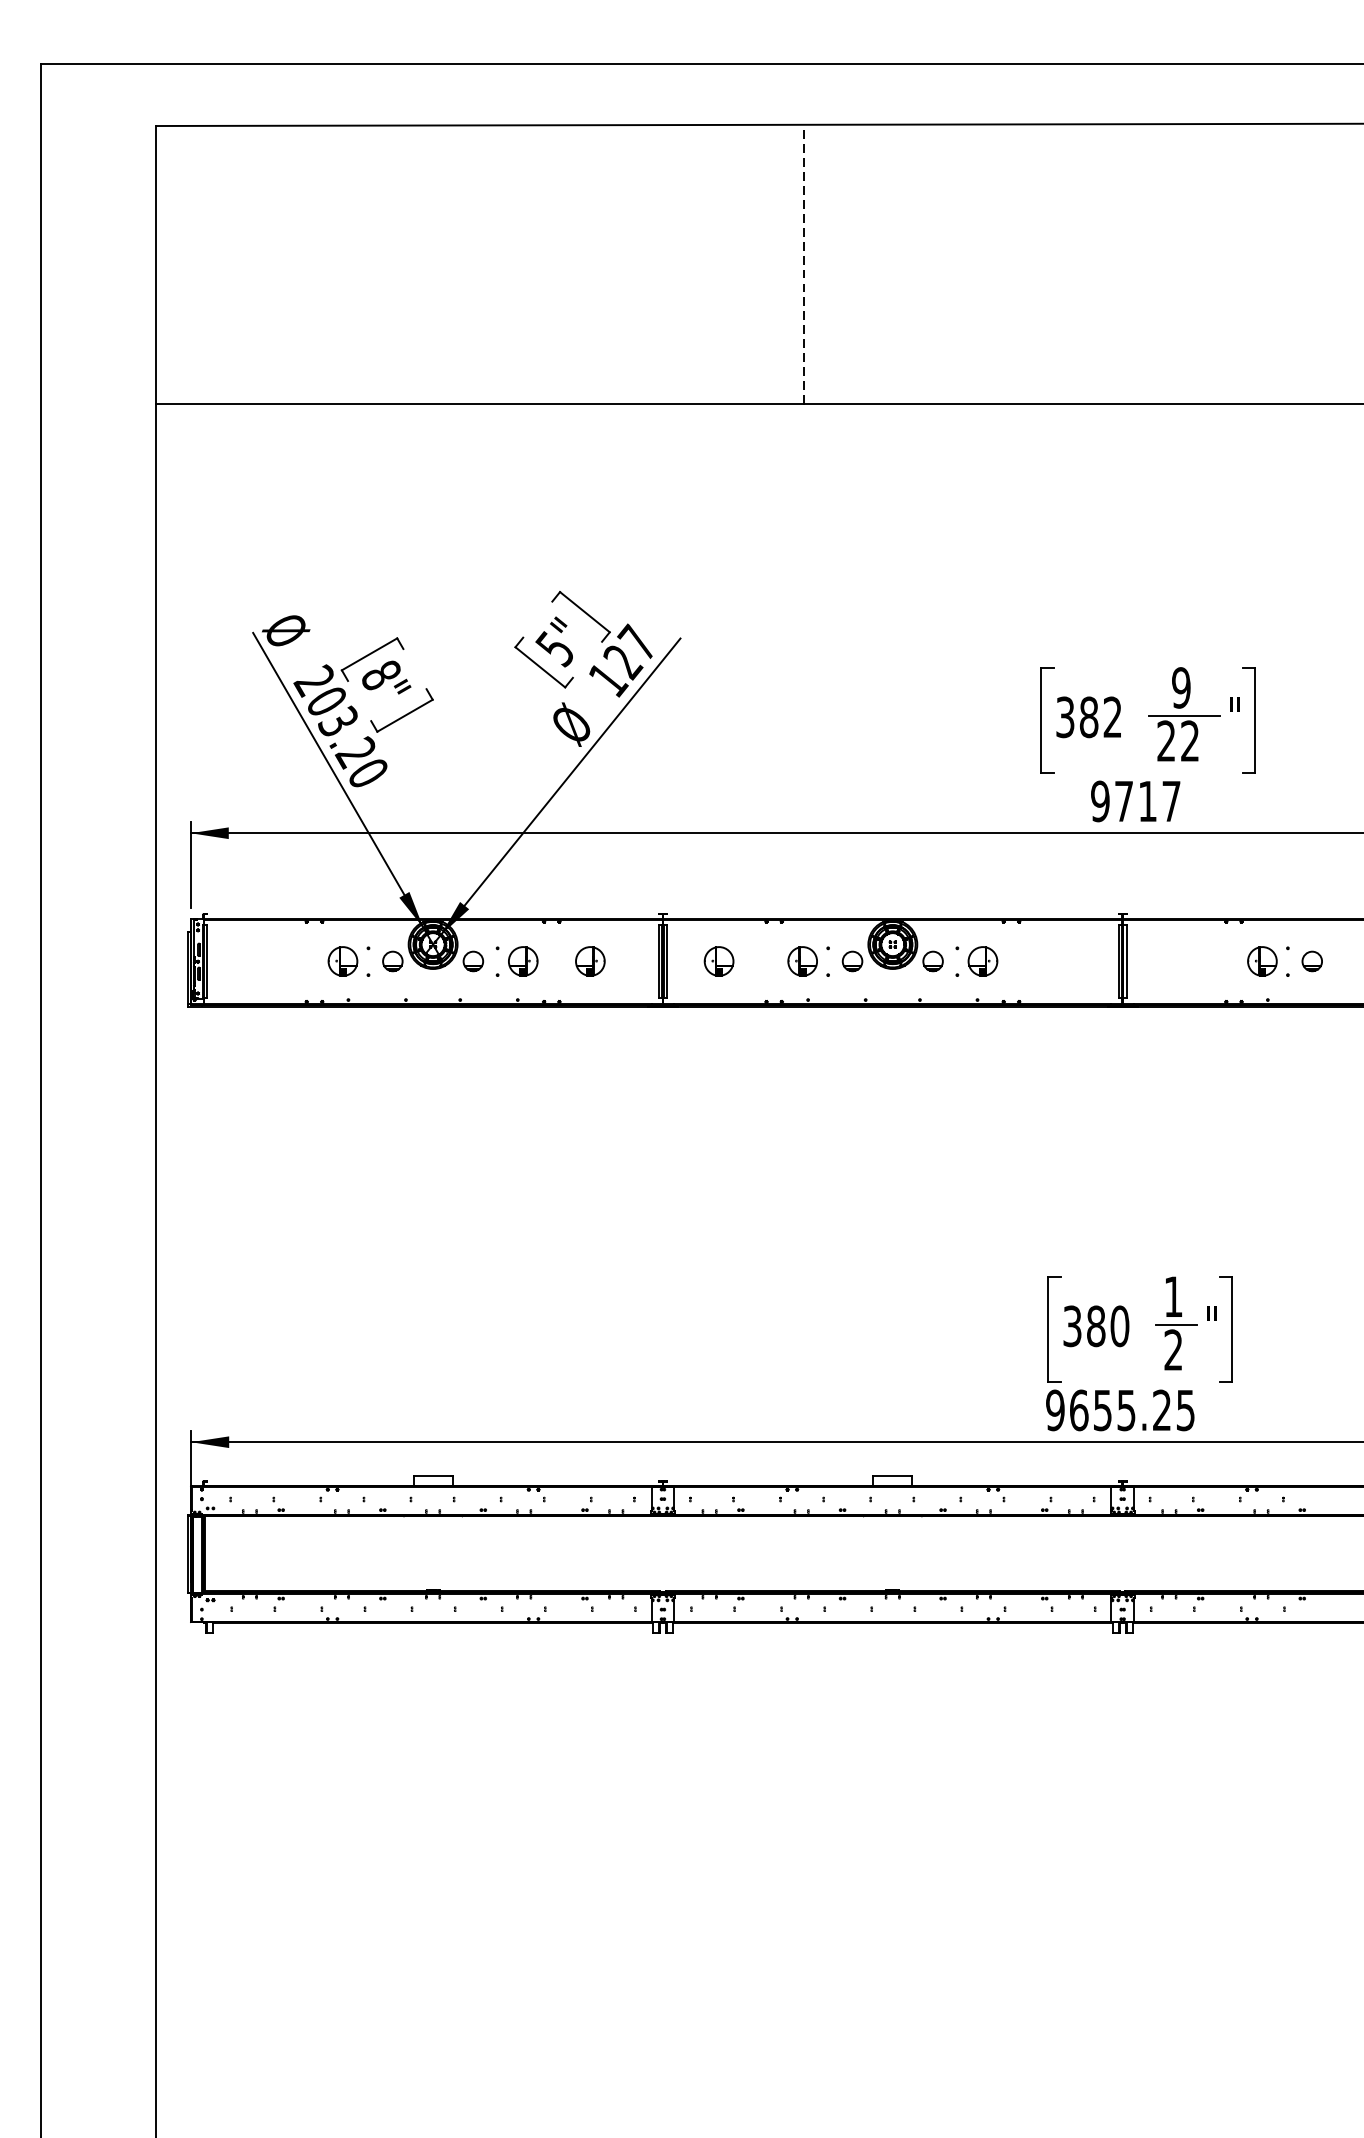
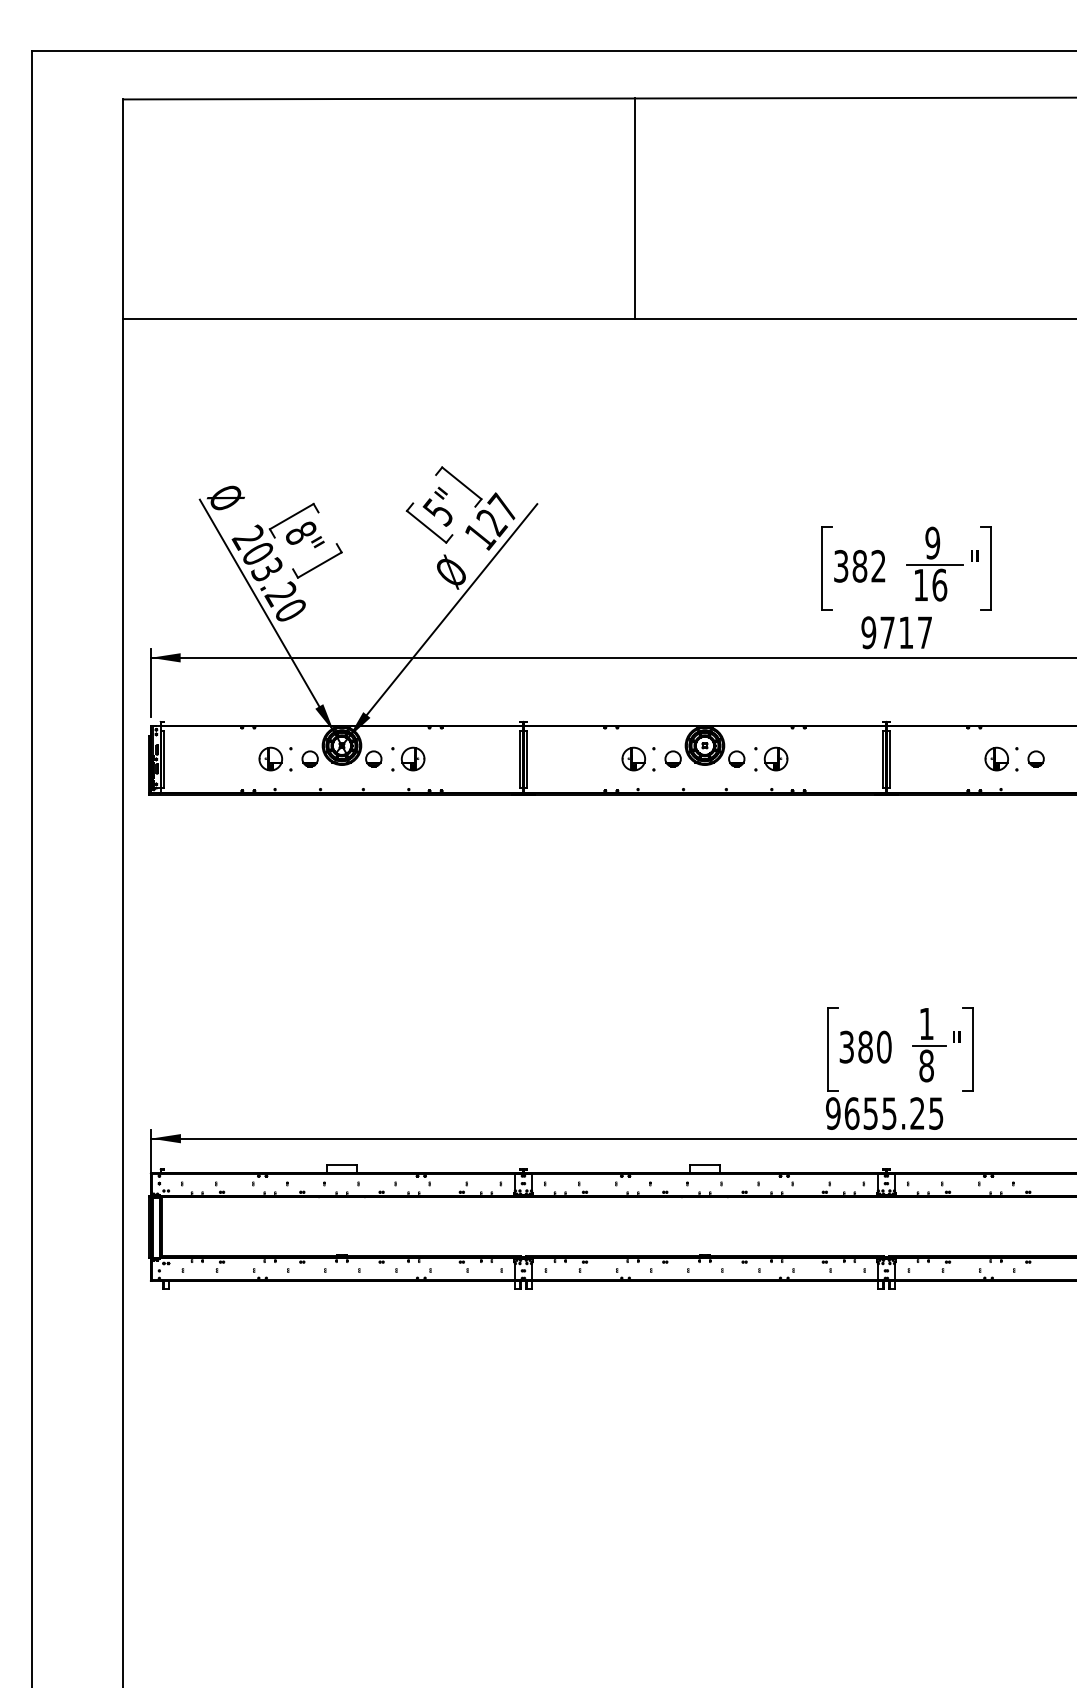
line: (804, 264) -> (635, 208), dashed -> solid
text: (1178, 740) -> (930, 584), 22 -> 16
part: (589, 960) -> (465, 758), removed
part: (718, 960) -> (567, 758), removed
text: (1173, 1349) -> (926, 1065), 2 -> 8

